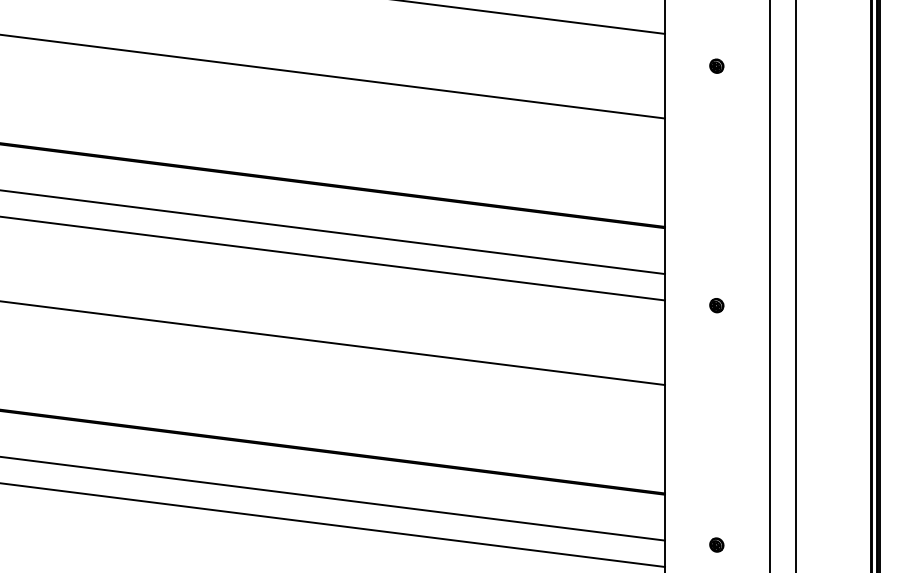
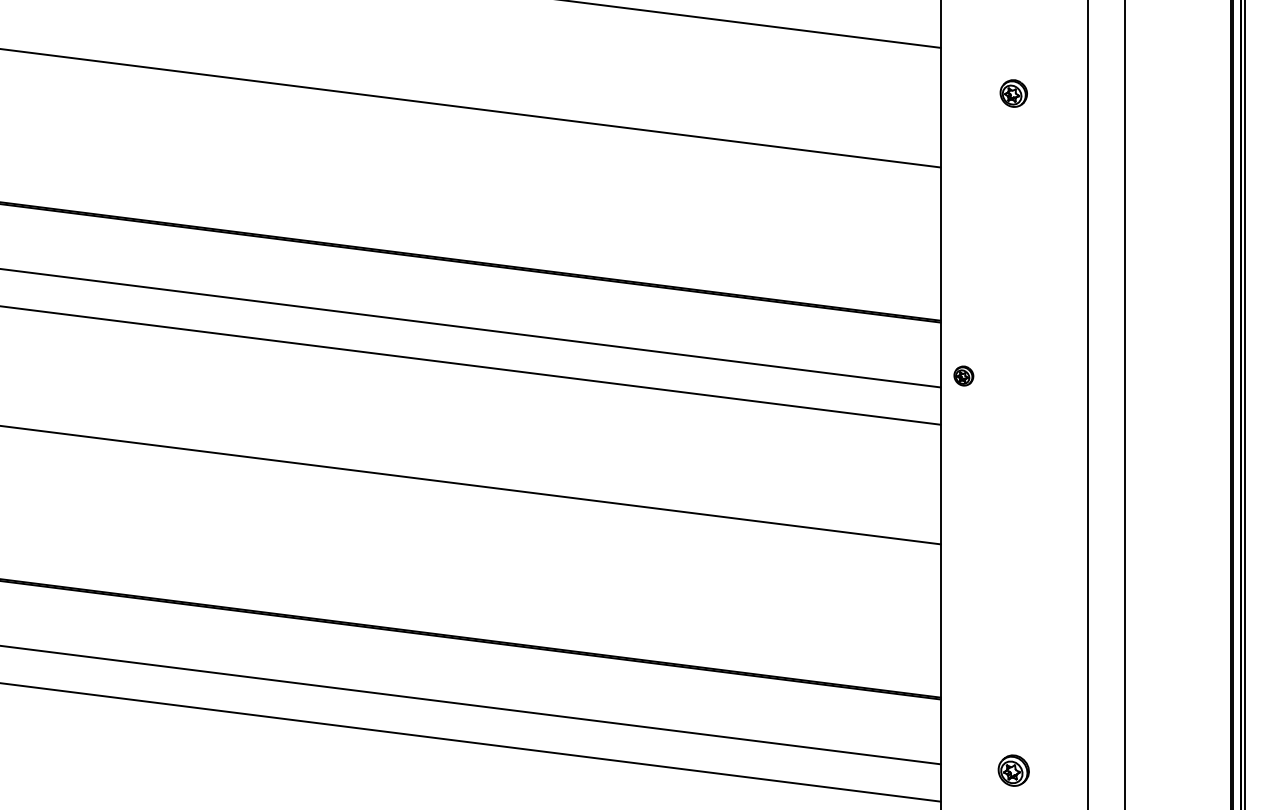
part: (716, 66) -> (1013, 93), size x1.4
part: (716, 305) -> (963, 375), moved
part: (716, 544) -> (1013, 770), size x1.6

